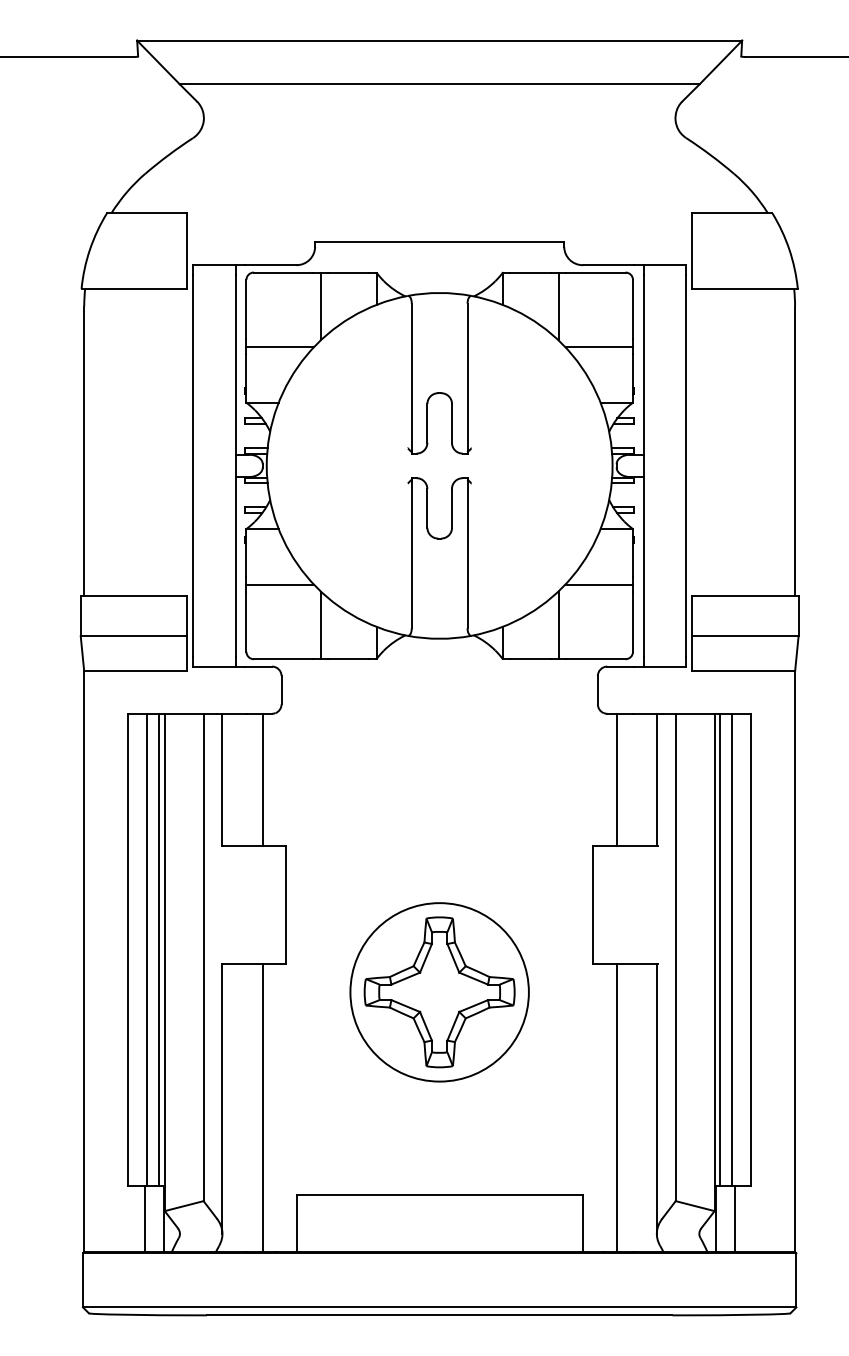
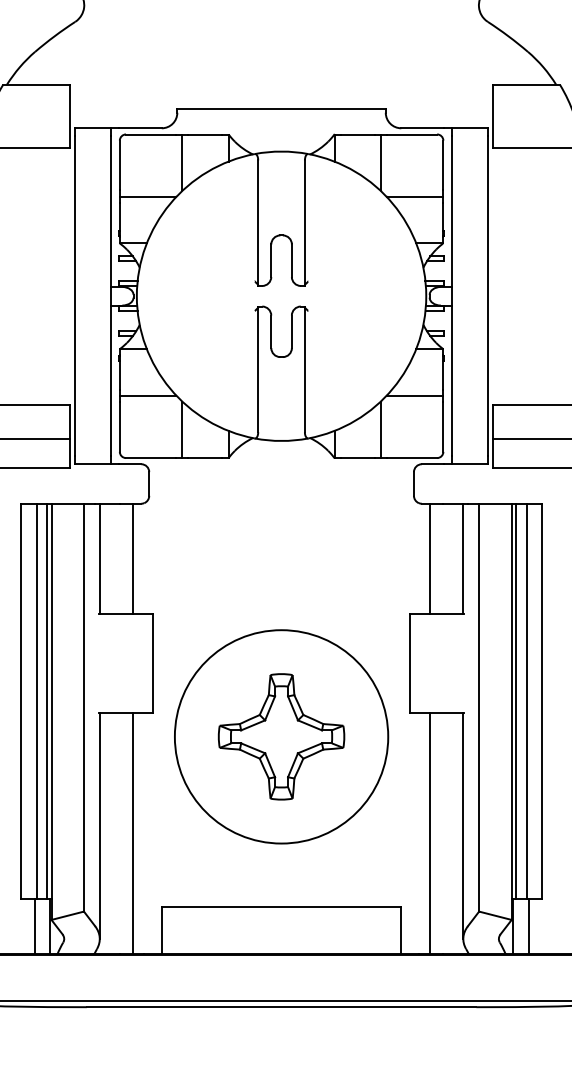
circle: (439, 991) -> (281, 736), size x1.43

